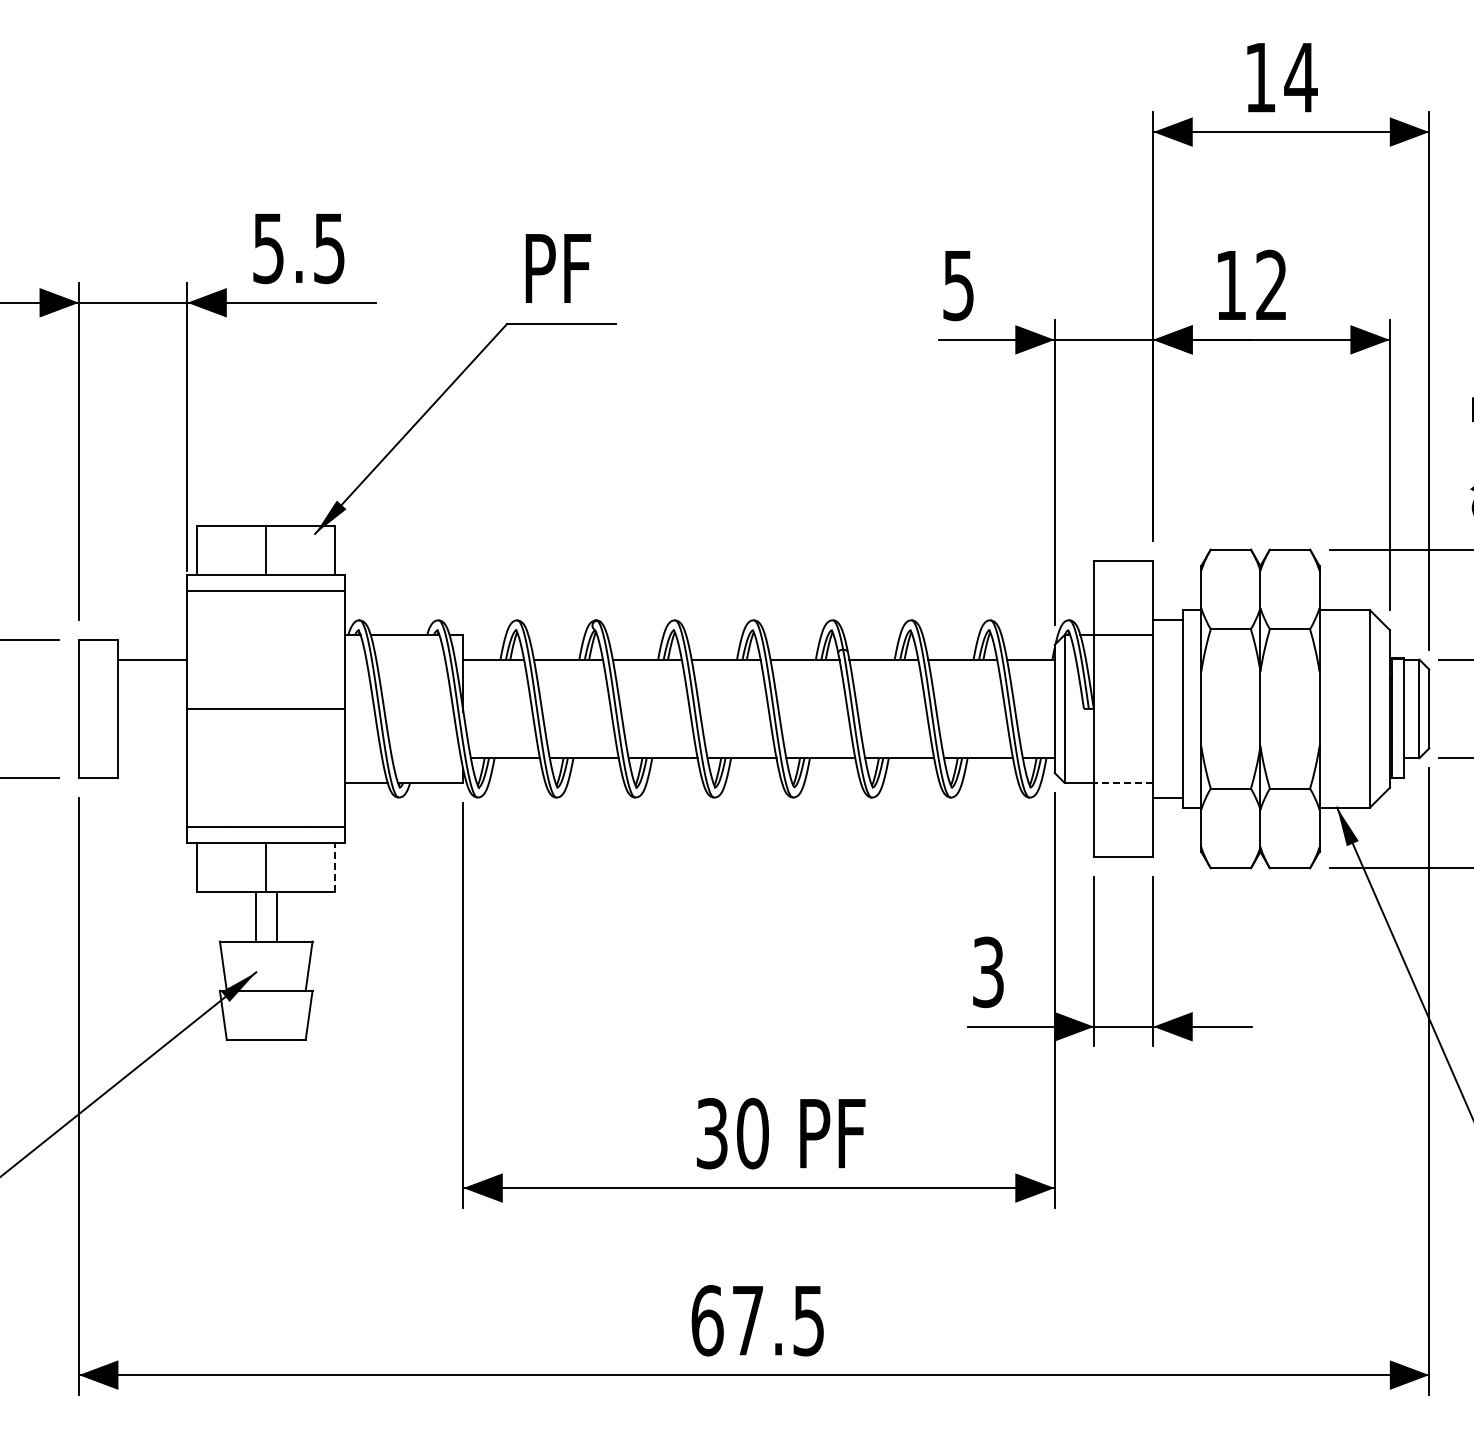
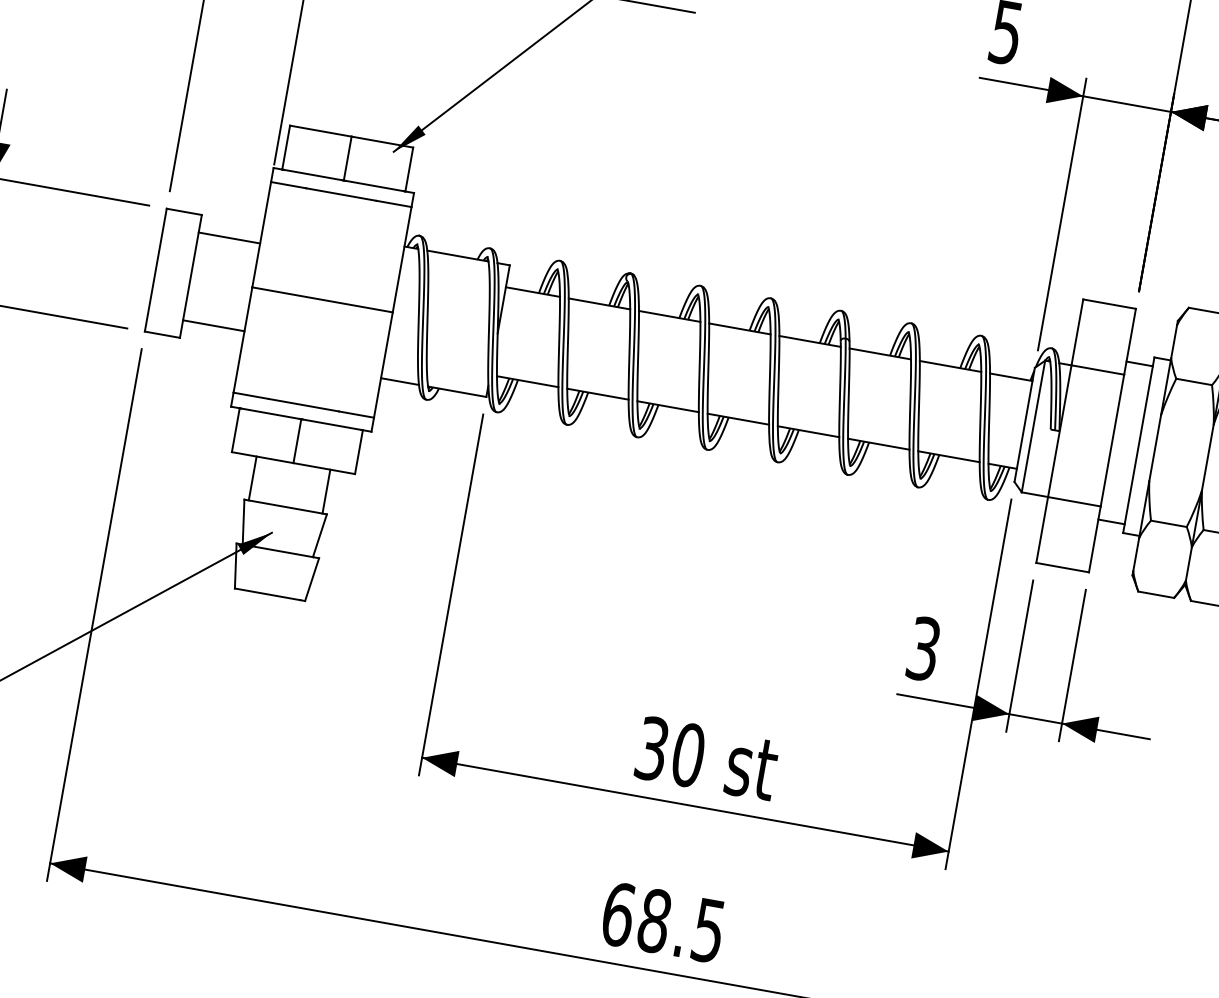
line: (152, 758) -> (213, 325), added
line: (1123, 782) -> (1074, 501), dashed -> solid
line: (335, 867) -> (359, 452), dashed -> solid
line: (255, 916) -> (326, 491), moved
line: (276, 916) -> (252, 478), moved
text: (831, 1134) -> (758, 768), PF -> st
text: (748, 1320) -> (654, 920), 67.5 -> 68.5

